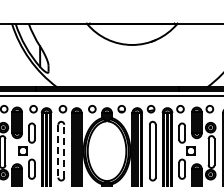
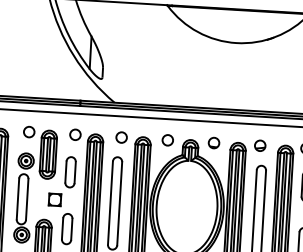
line: (64, 150) -> (120, 202), dashed -> solid
line: (58, 151) -> (110, 203), dashed -> solid

